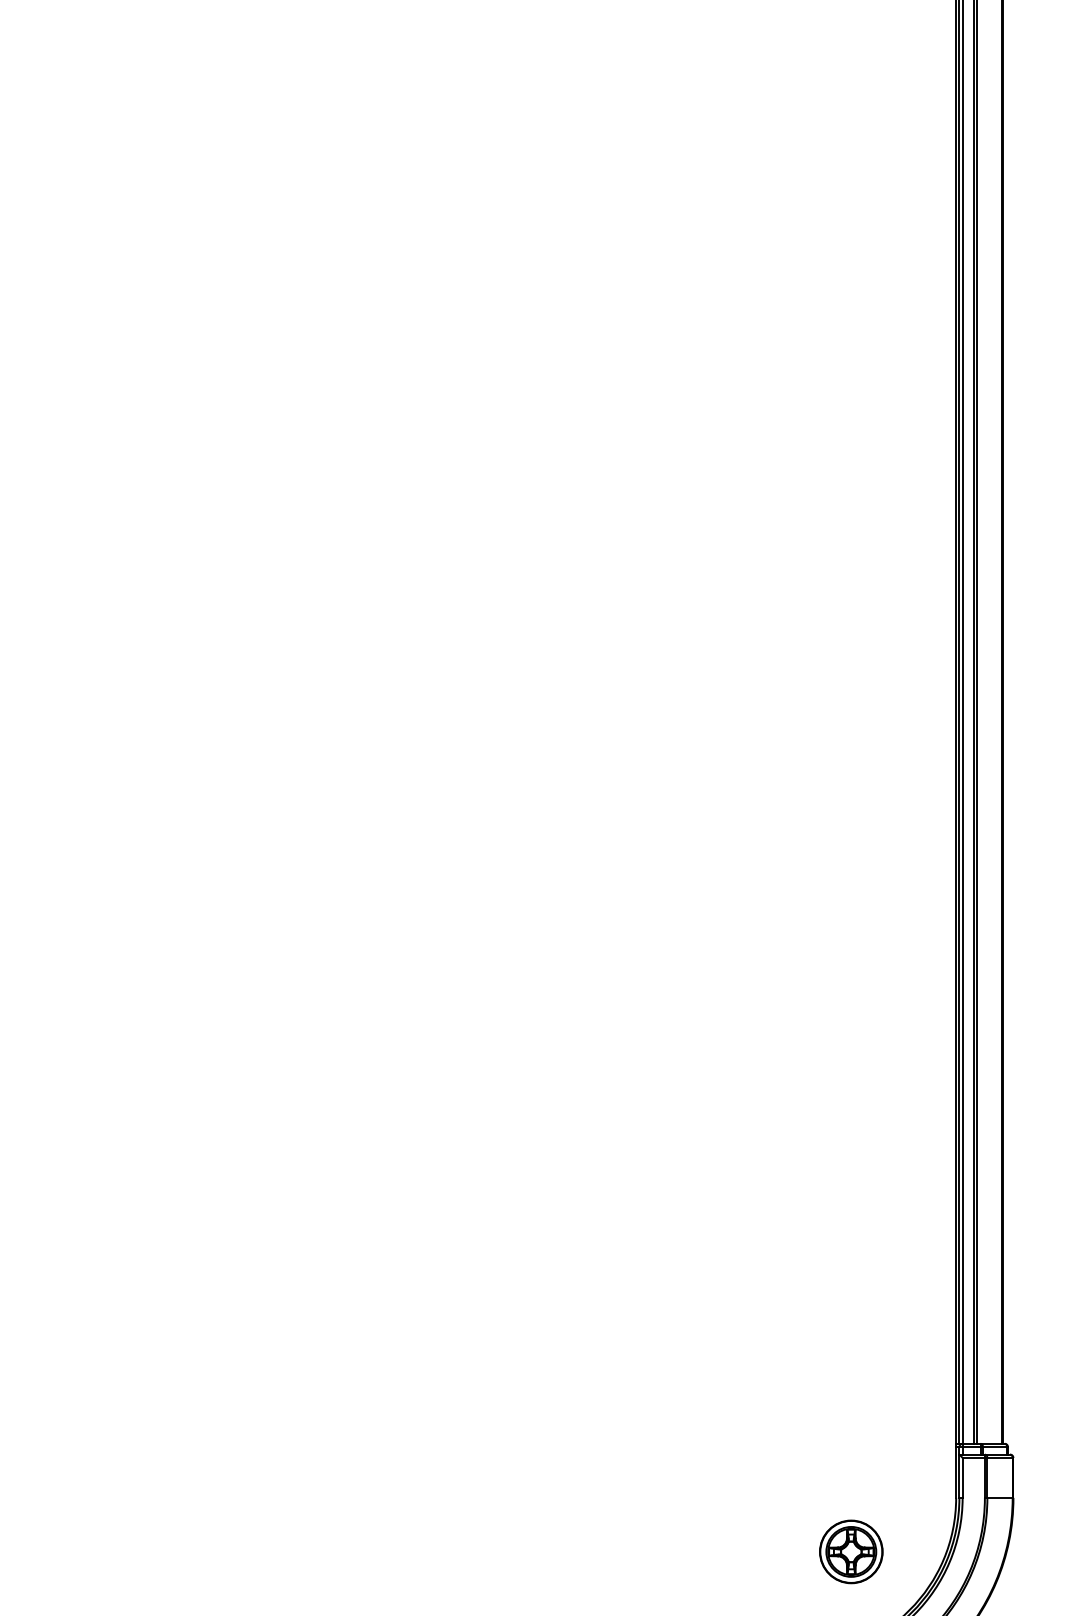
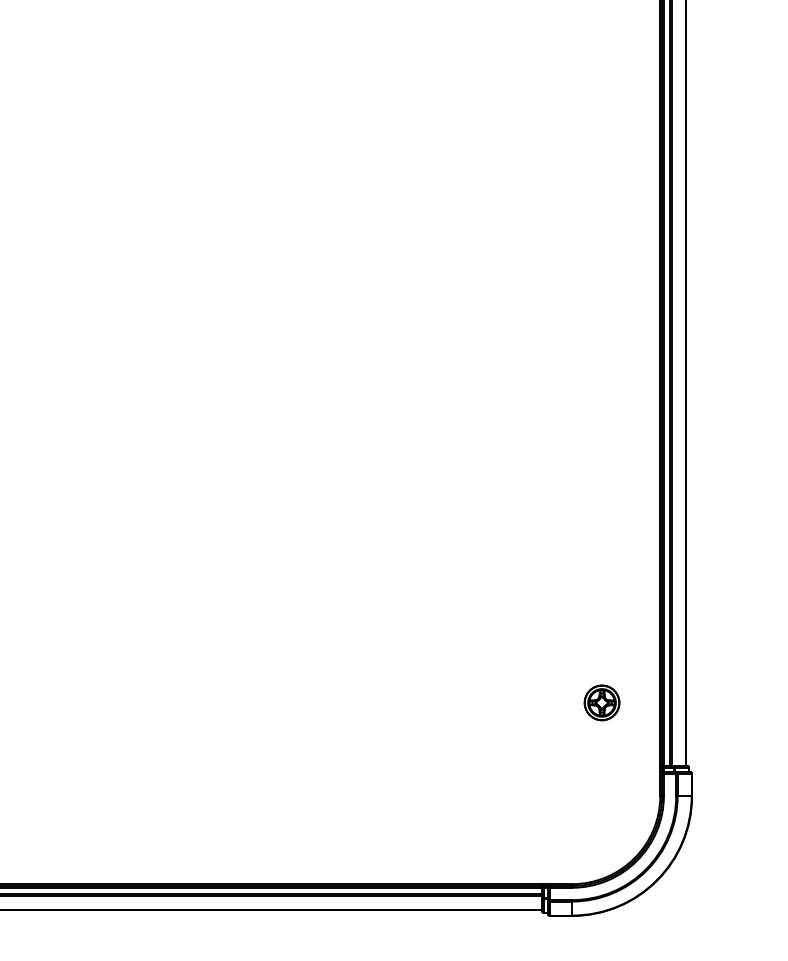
part: (850, 1551) -> (601, 702), moved

